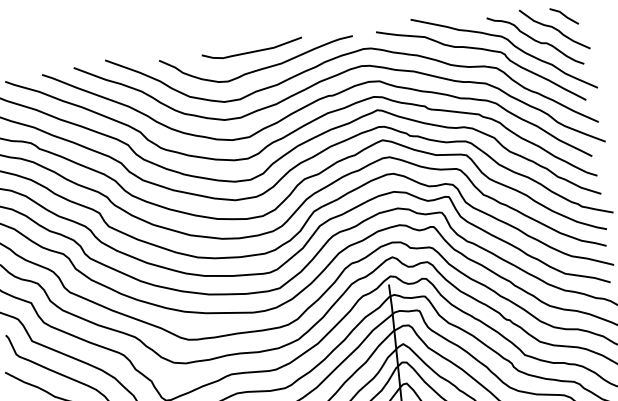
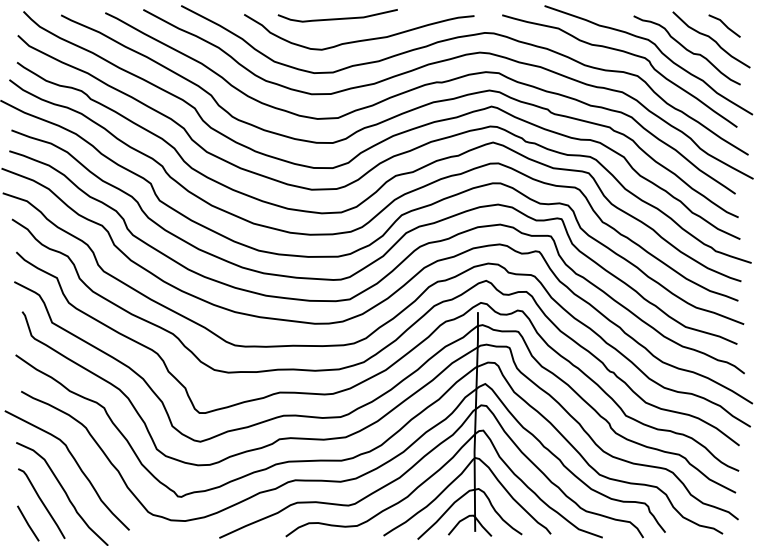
curve: (252, 51) -> (337, 18), moved

